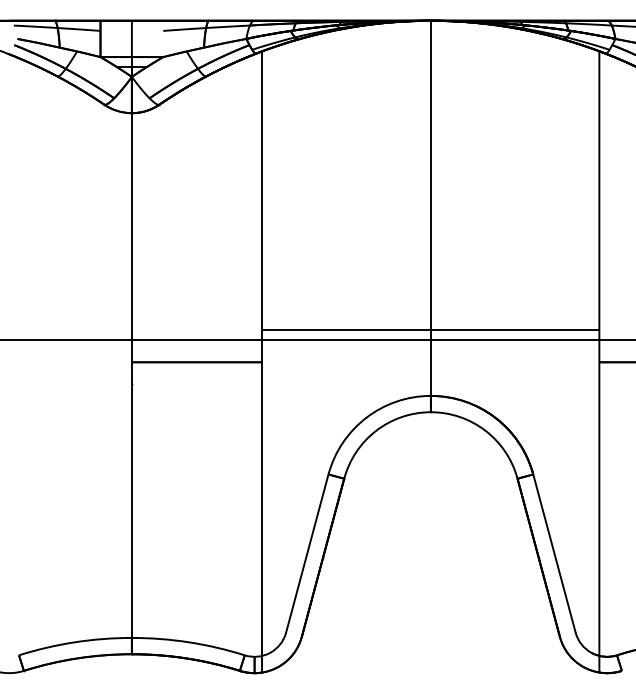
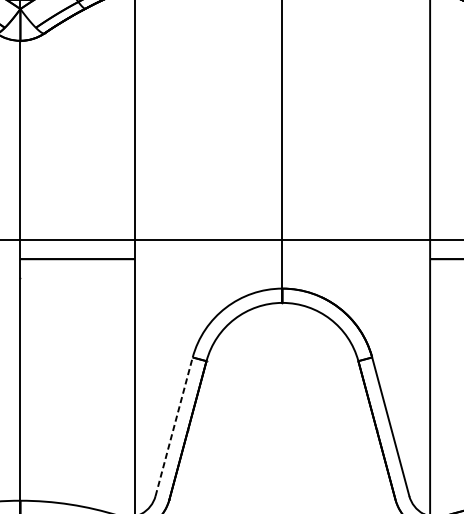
line: (430, 330) -> (282, 231), removed
line: (307, 553) -> (174, 426), solid -> dashed

